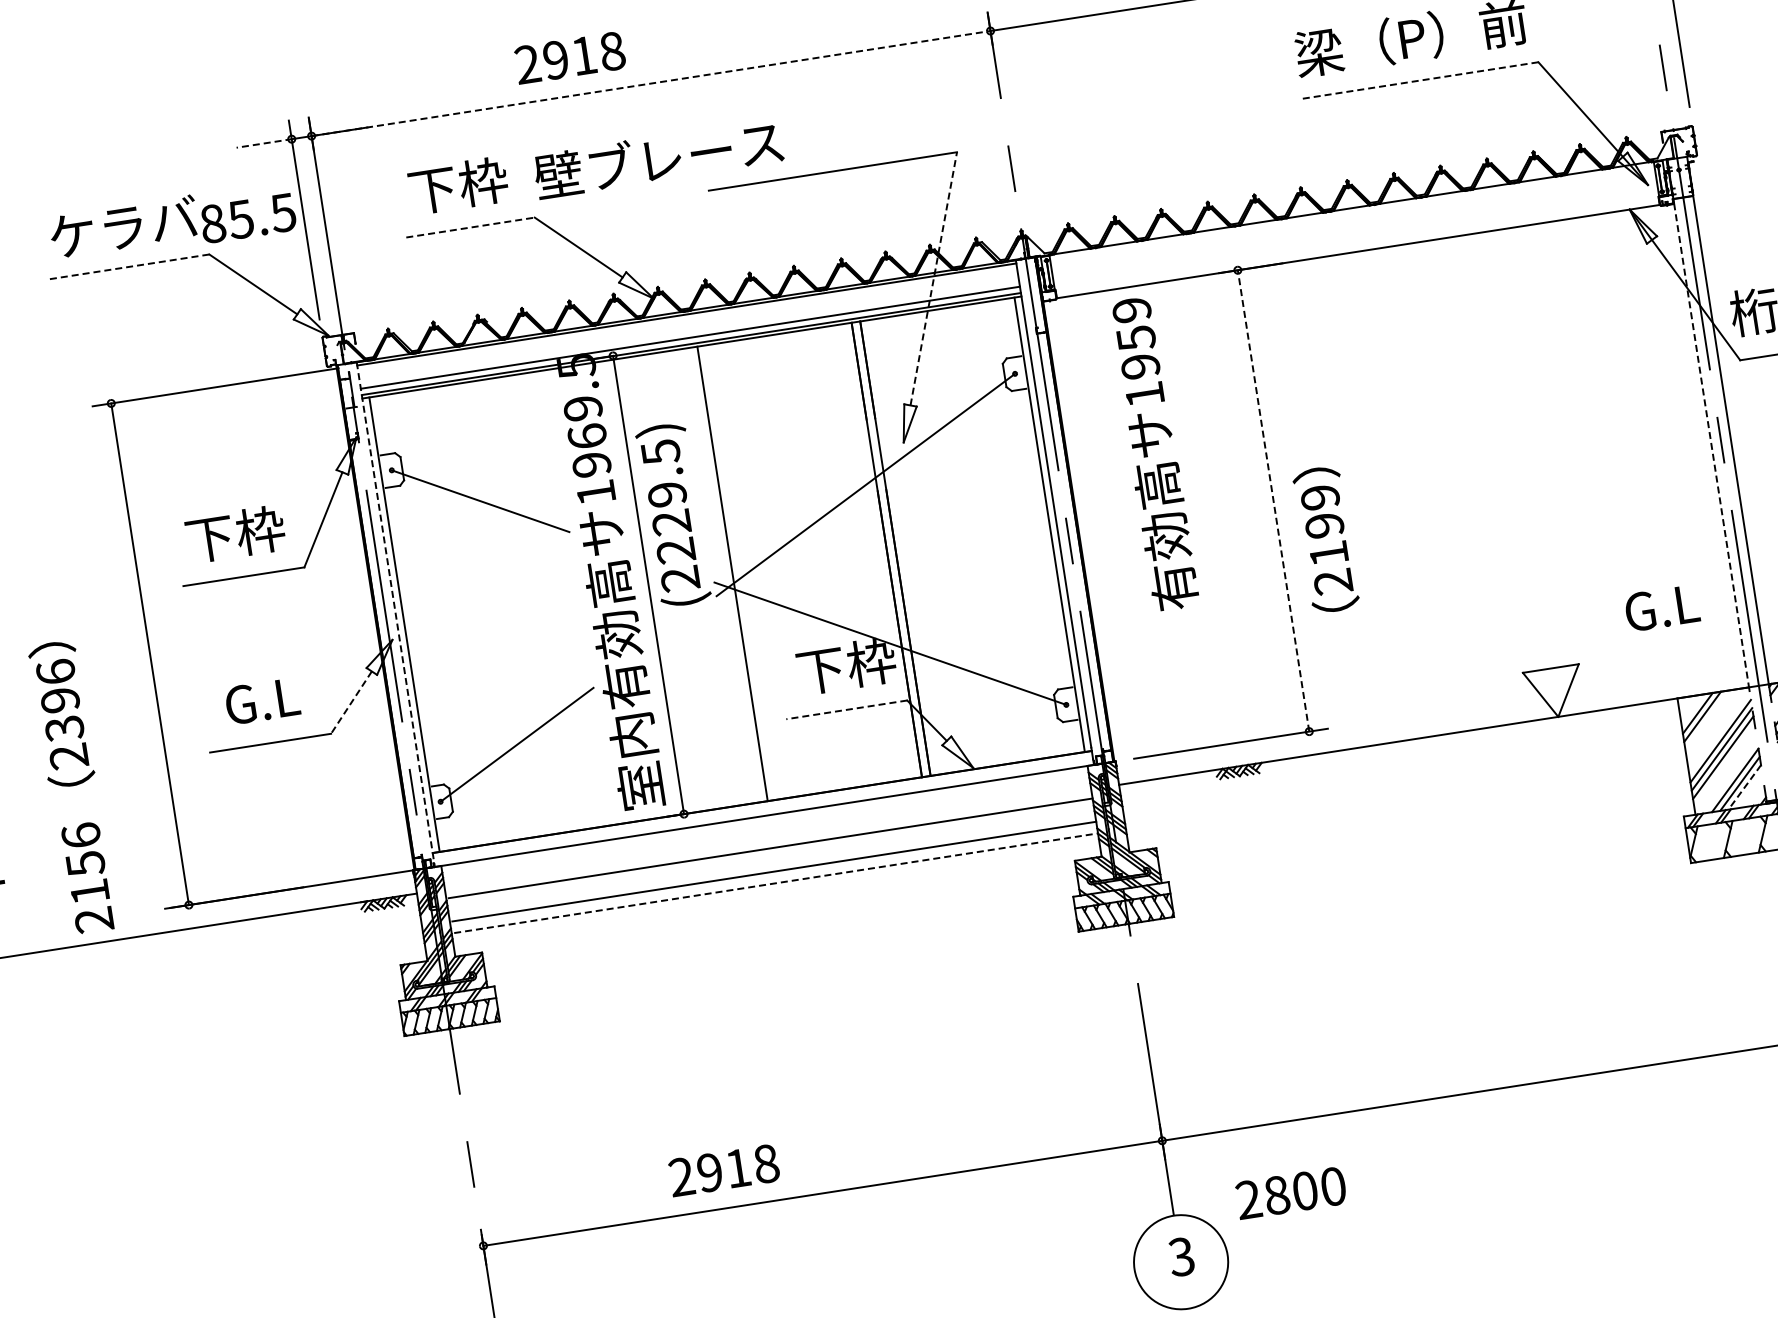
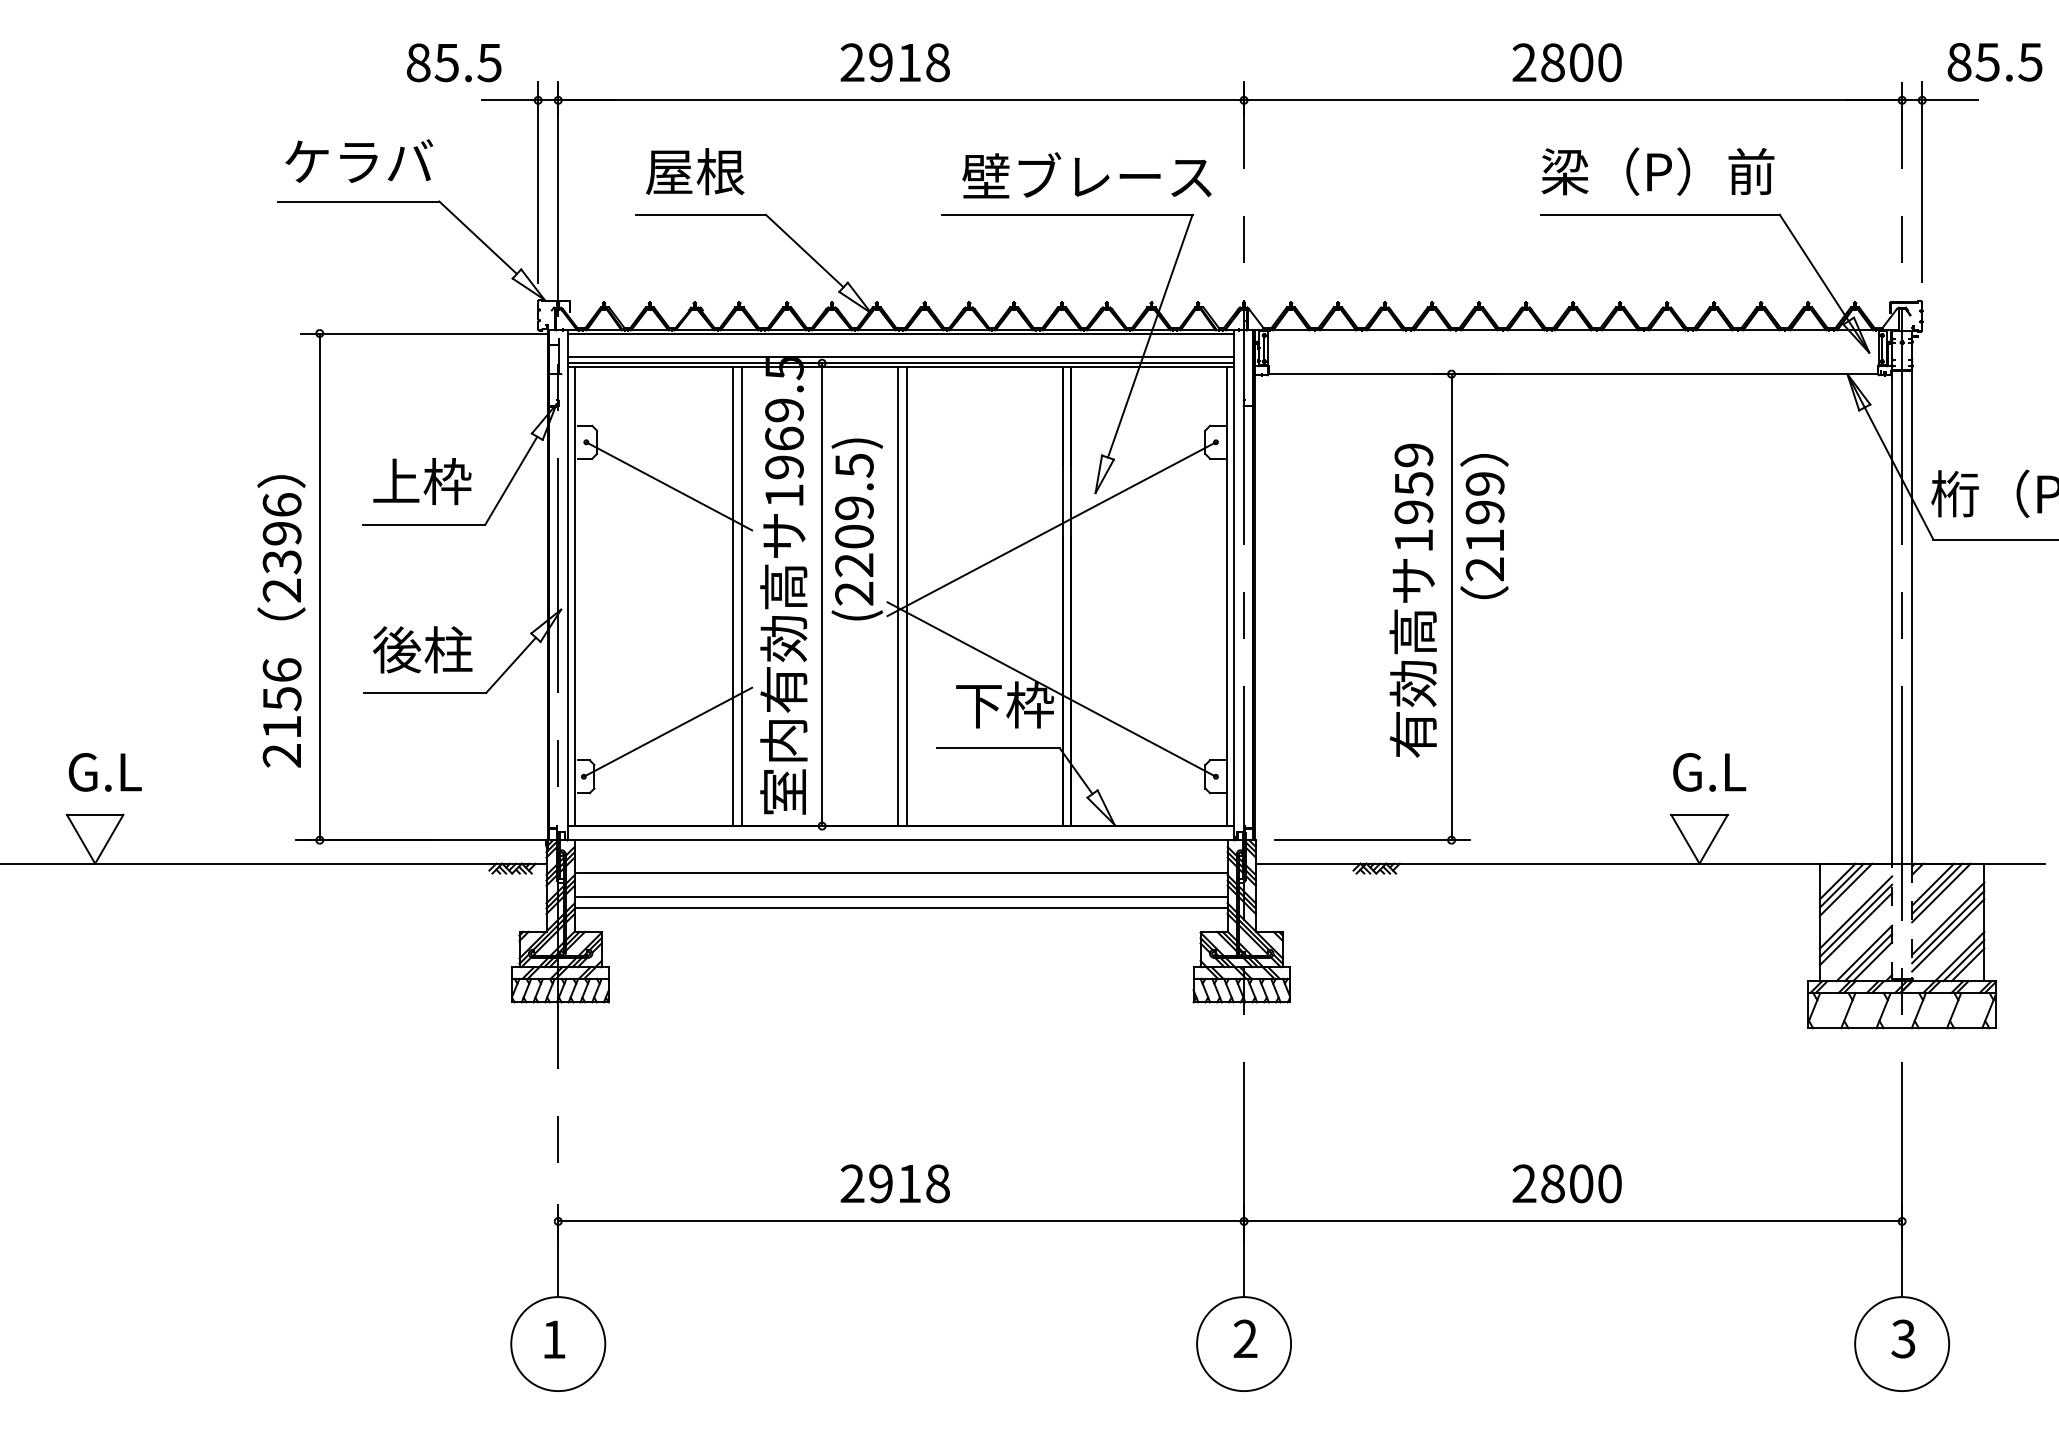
text: (569, 57) -> (894, 62), moved
line: (1419, 80) -> (1659, 214), dashed -> solid
line: (651, 83) -> (901, 100), dashed -> solid
line: (264, 143) -> (510, 100), dashed -> solid
text: (657, 158) -> (1086, 175), moved
text: (458, 185) -> (695, 171), 下枠 -> 屋根
text: (248, 218) -> (454, 62), moved
line: (470, 227) -> (701, 214), dashed -> solid
line: (129, 266) -> (358, 201), dashed -> solid
line: (933, 278) -> (1150, 335), dashed -> solid
line: (1708, 423) -> (1892, 597), dashed -> solid
text: (1152, 454) -> (1412, 600), moved
line: (1273, 500) -> (1451, 606), dashed -> solid
text: (671, 522) -> (854, 536), (2229.5) -> (2209.5)
text: (209, 538) -> (396, 481), 下枠 -> 上枠
text: (1326, 539) -> (1484, 526), moved
line: (724, 575) -> (898, 596), added
line: (570, 599) -> (742, 596), added
line: (561, 600) -> (733, 596), added
text: (1662, 608) -> (1709, 772), moved
line: (396, 614) -> (568, 585), dashed -> solid
text: (261, 700) -> (422, 649), G.L -> 後柱
line: (350, 702) -> (510, 665), dashed -> solid
line: (846, 710) -> (998, 748), dashed -> solid
line: (1706, 720) -> (1845, 889), added
text: (73, 787) -> (281, 621), moved
line: (1744, 787) -> (1872, 961), dashed -> solid
line: (776, 883) -> (902, 908), dashed -> solid
text: (723, 1170) -> (894, 1183), moved
text: (1290, 1192) -> (1566, 1183), moved
text: (1181, 1256) -> (1245, 1338), 3 -> 2

